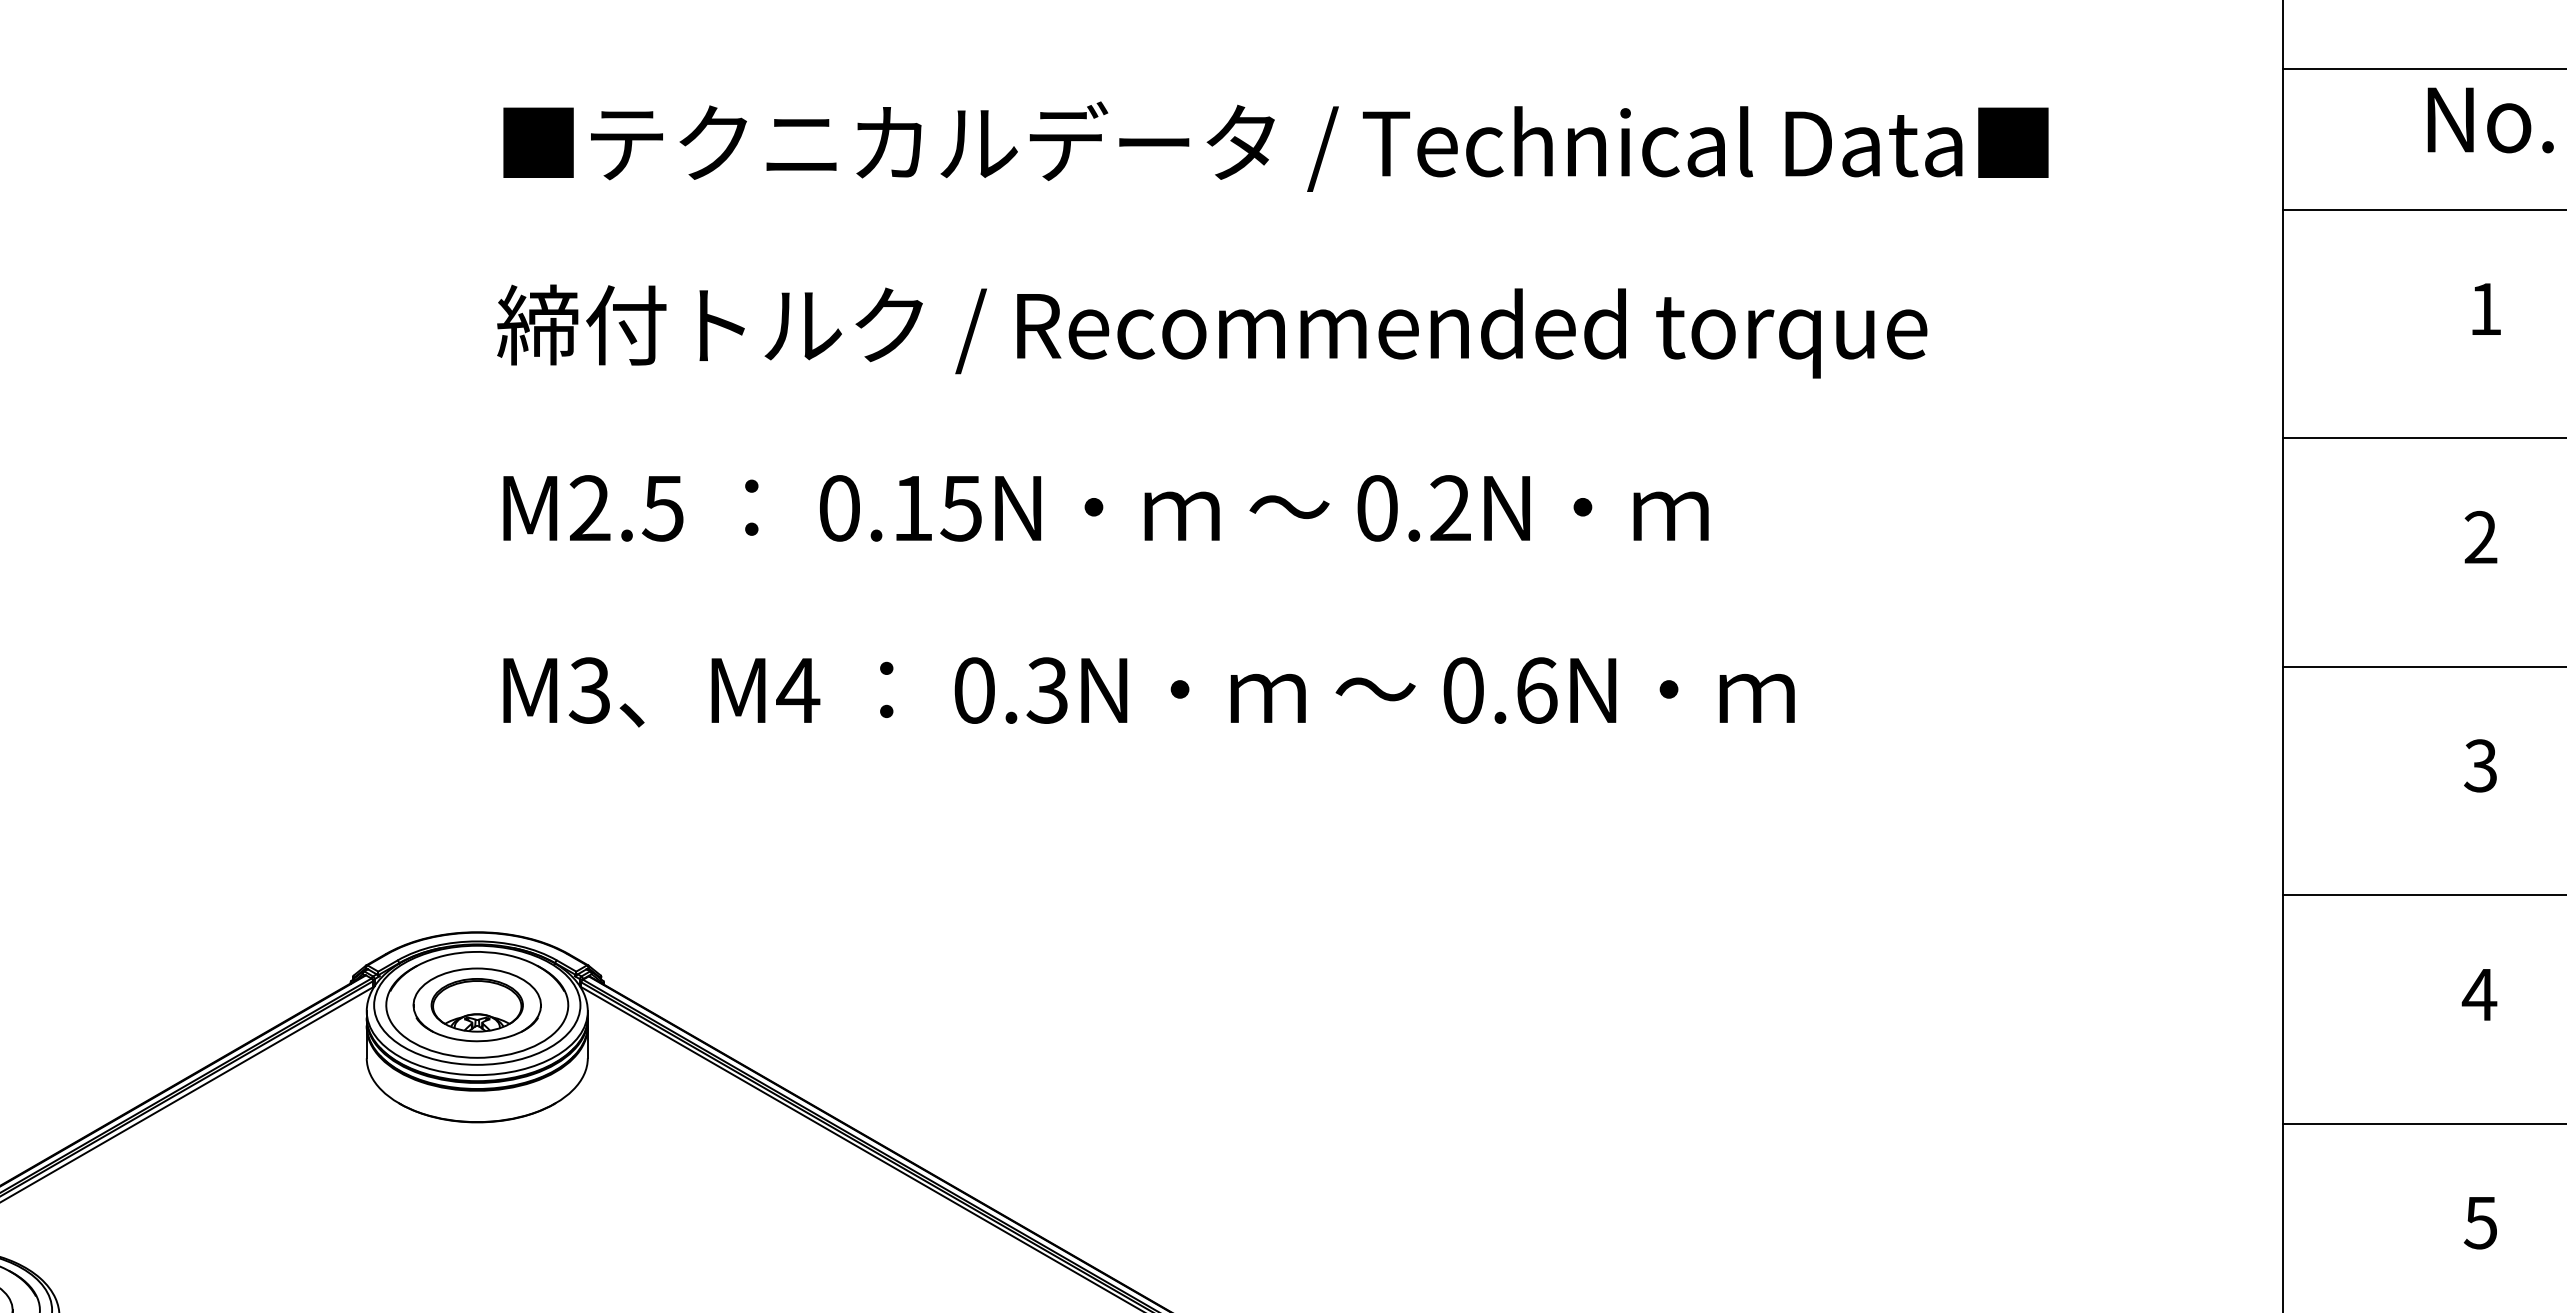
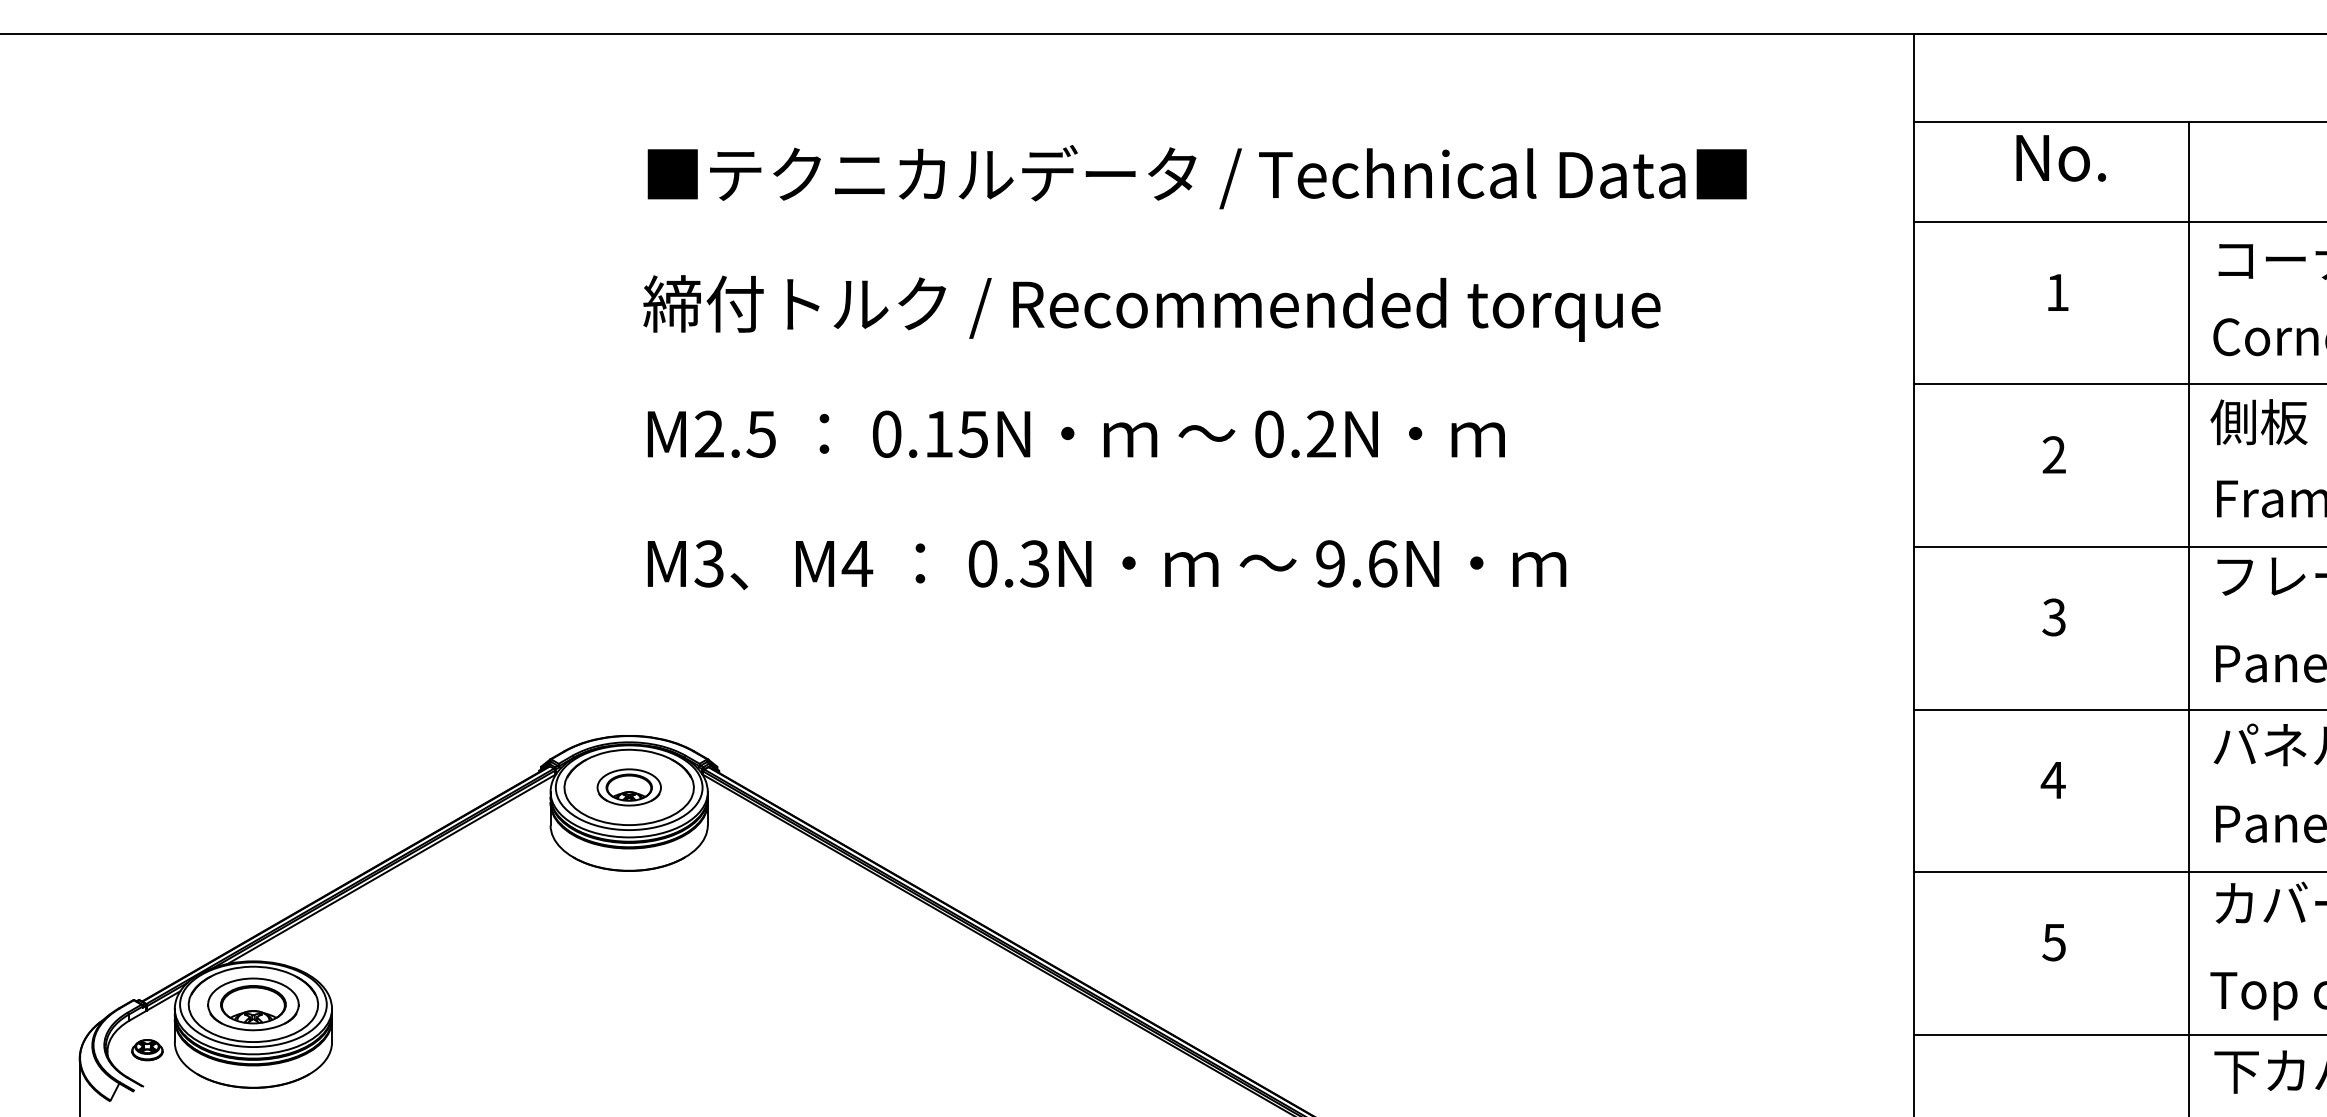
text: (1463, 690) -> (1330, 563), 0.6N -> 9.6N
part: (477, 1004) -> (629, 787), size x0.7

